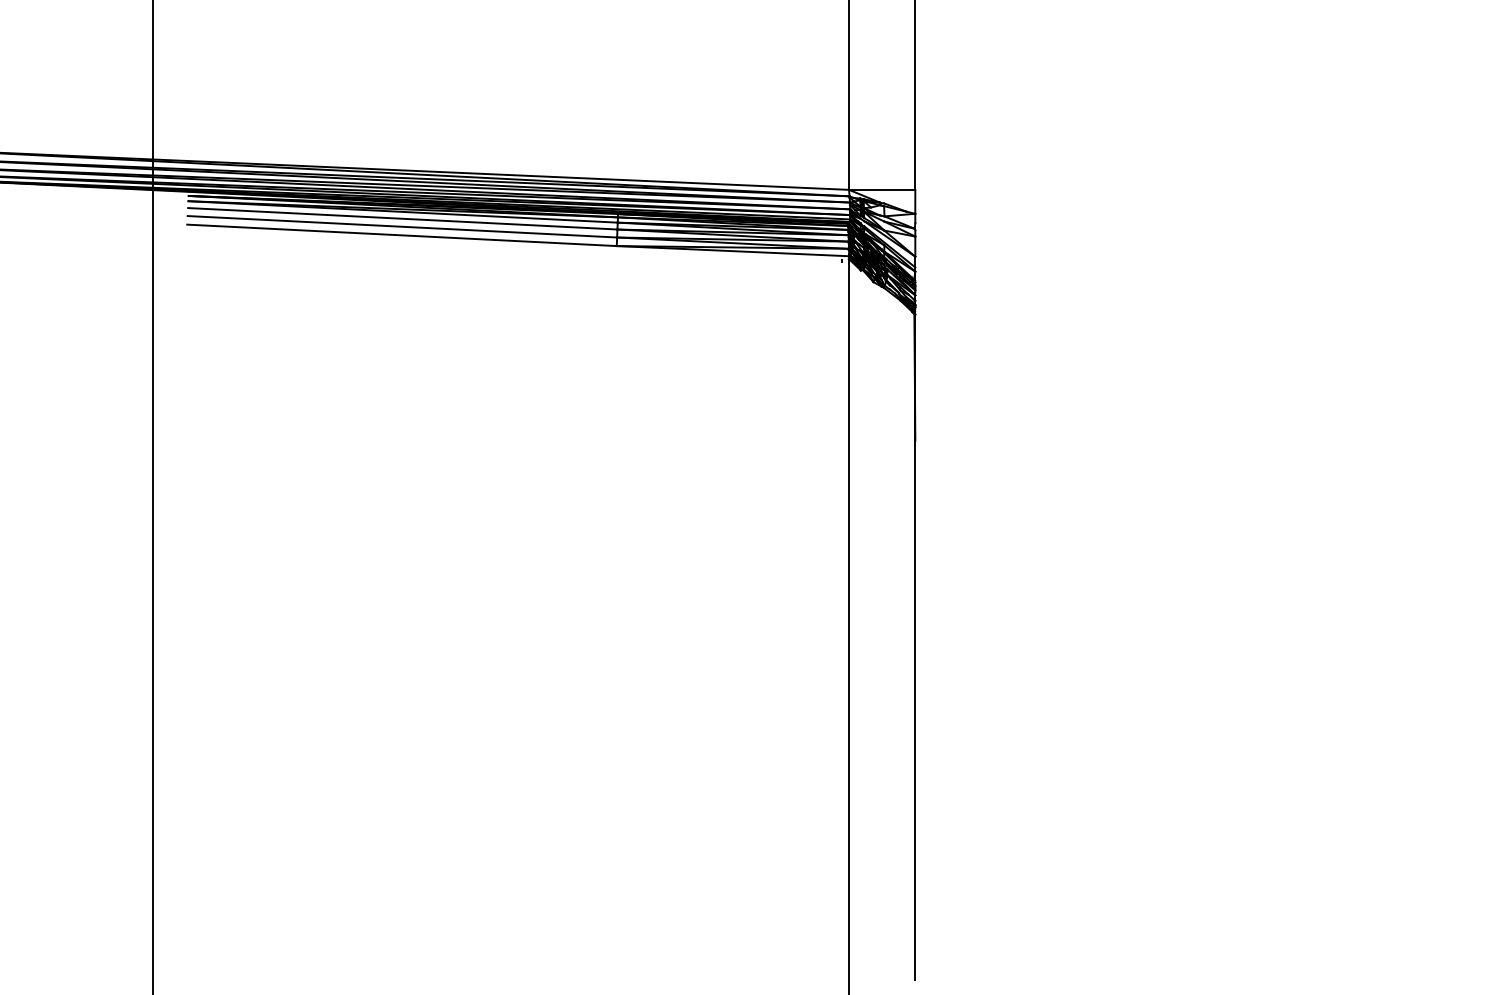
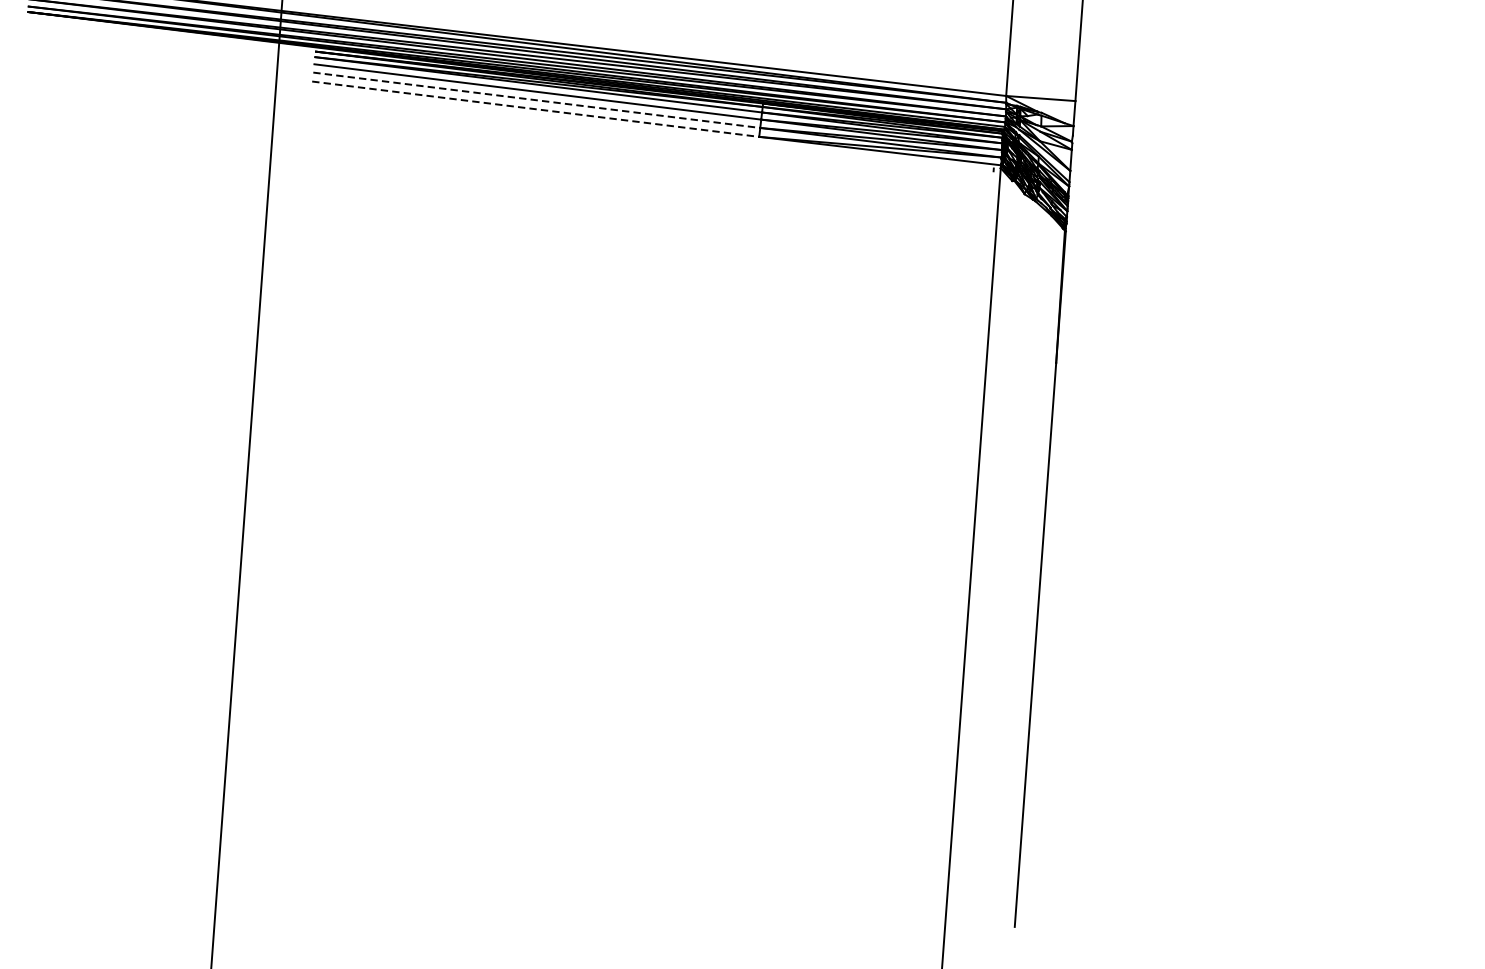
line: (402, 226) -> (536, 99), solid -> dashed
line: (402, 235) -> (536, 109), solid -> dashed

